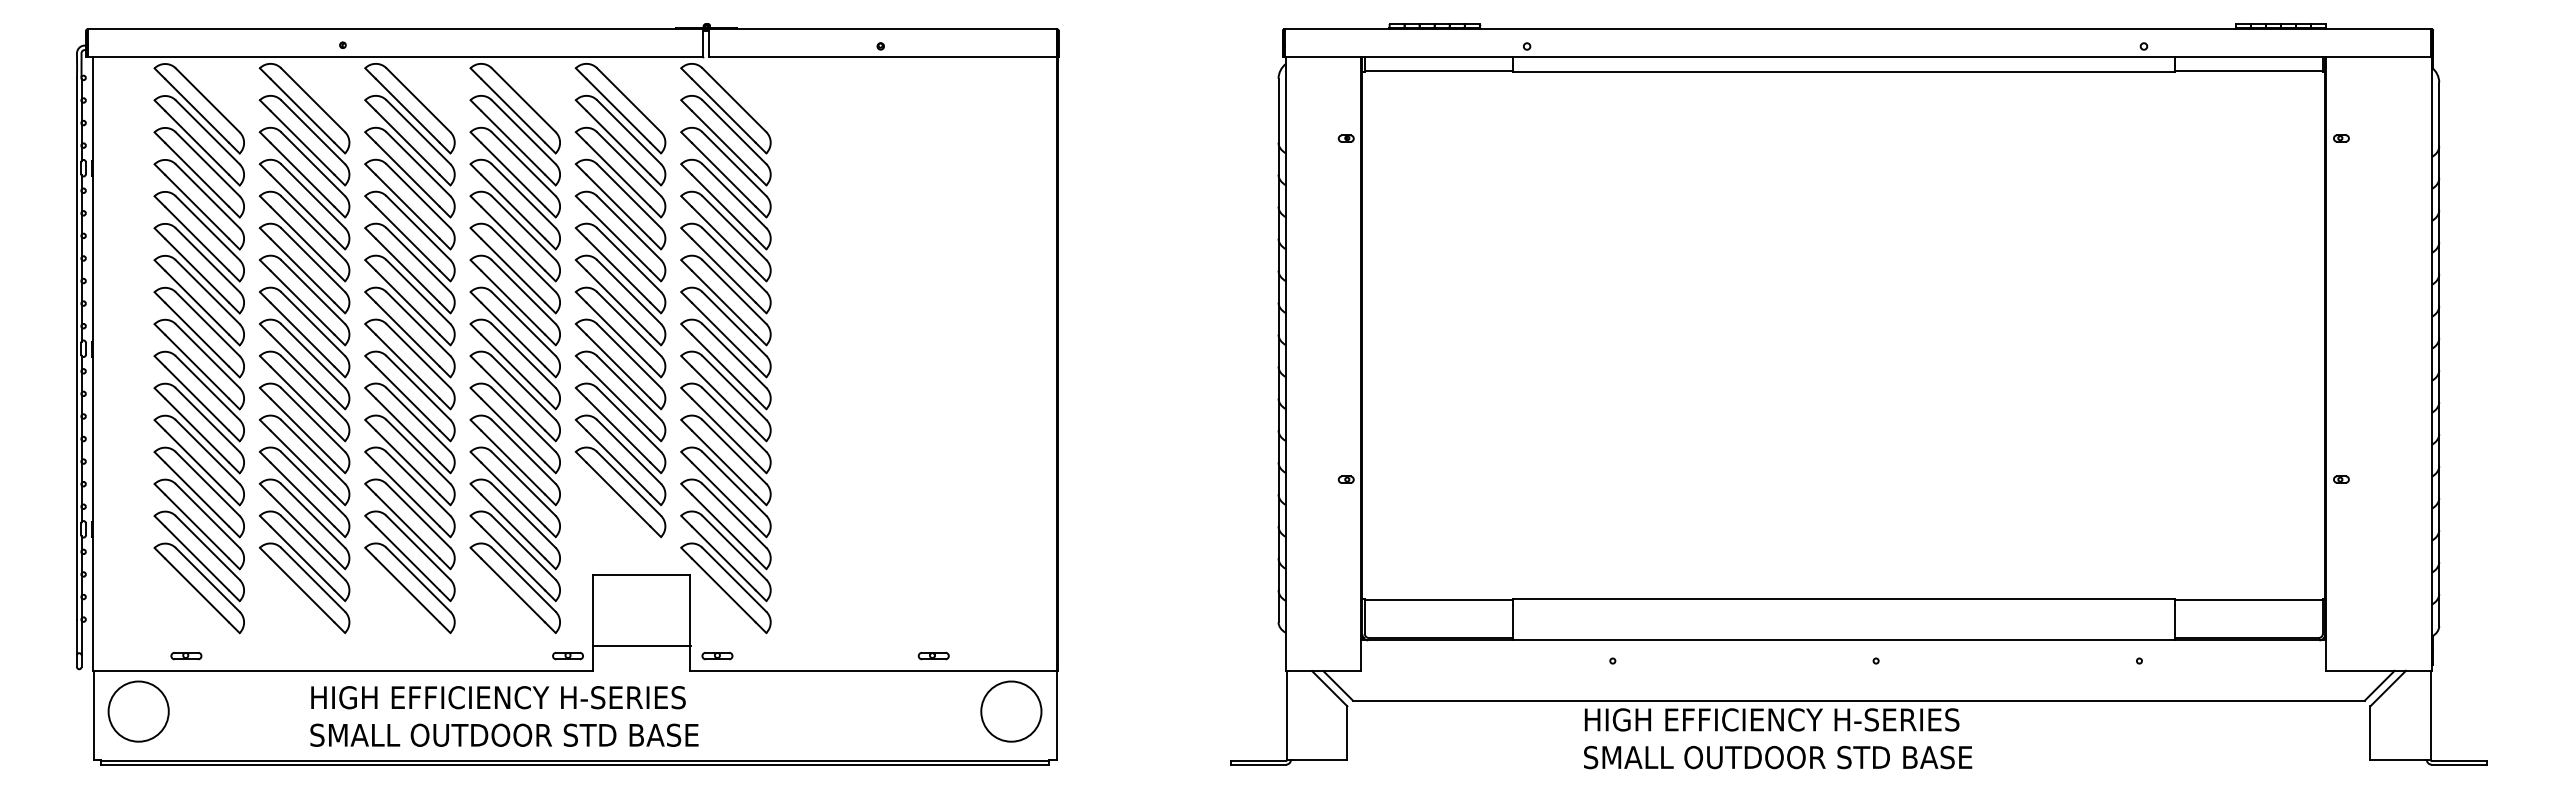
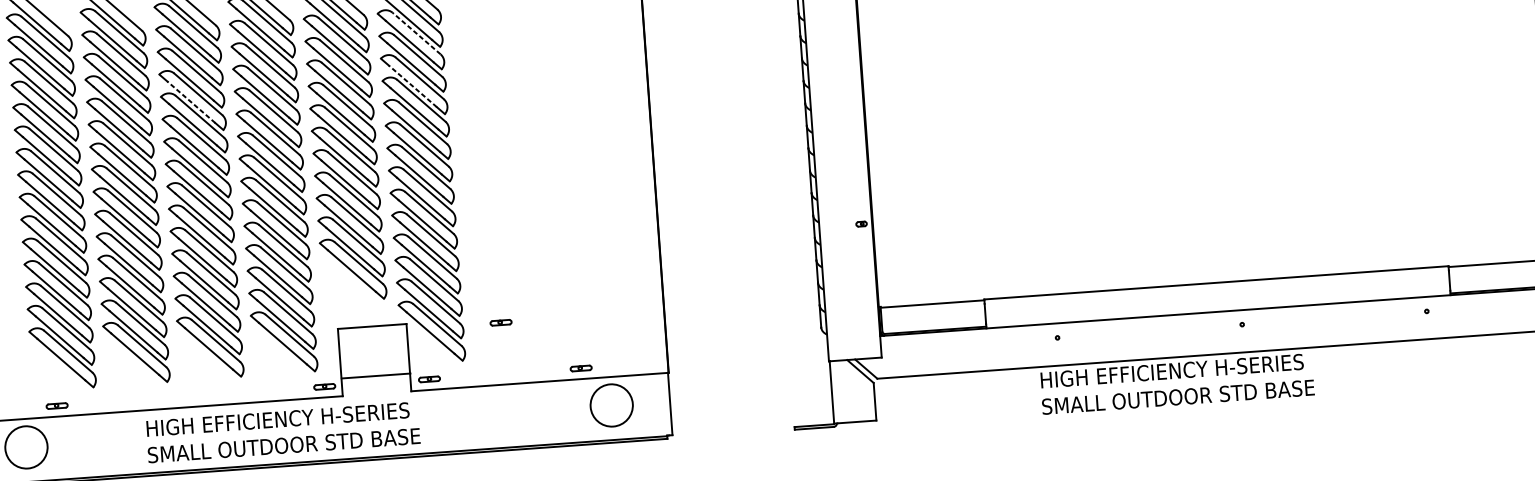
line: (734, 163) -> (416, 33), solid -> dashed
line: (407, 238) -> (191, 102), solid -> dashed
line: (723, 238) -> (412, 86), solid -> dashed
part: (824, 582) -> (500, 322), added
circle: (1011, 711) -> (611, 405), moved

